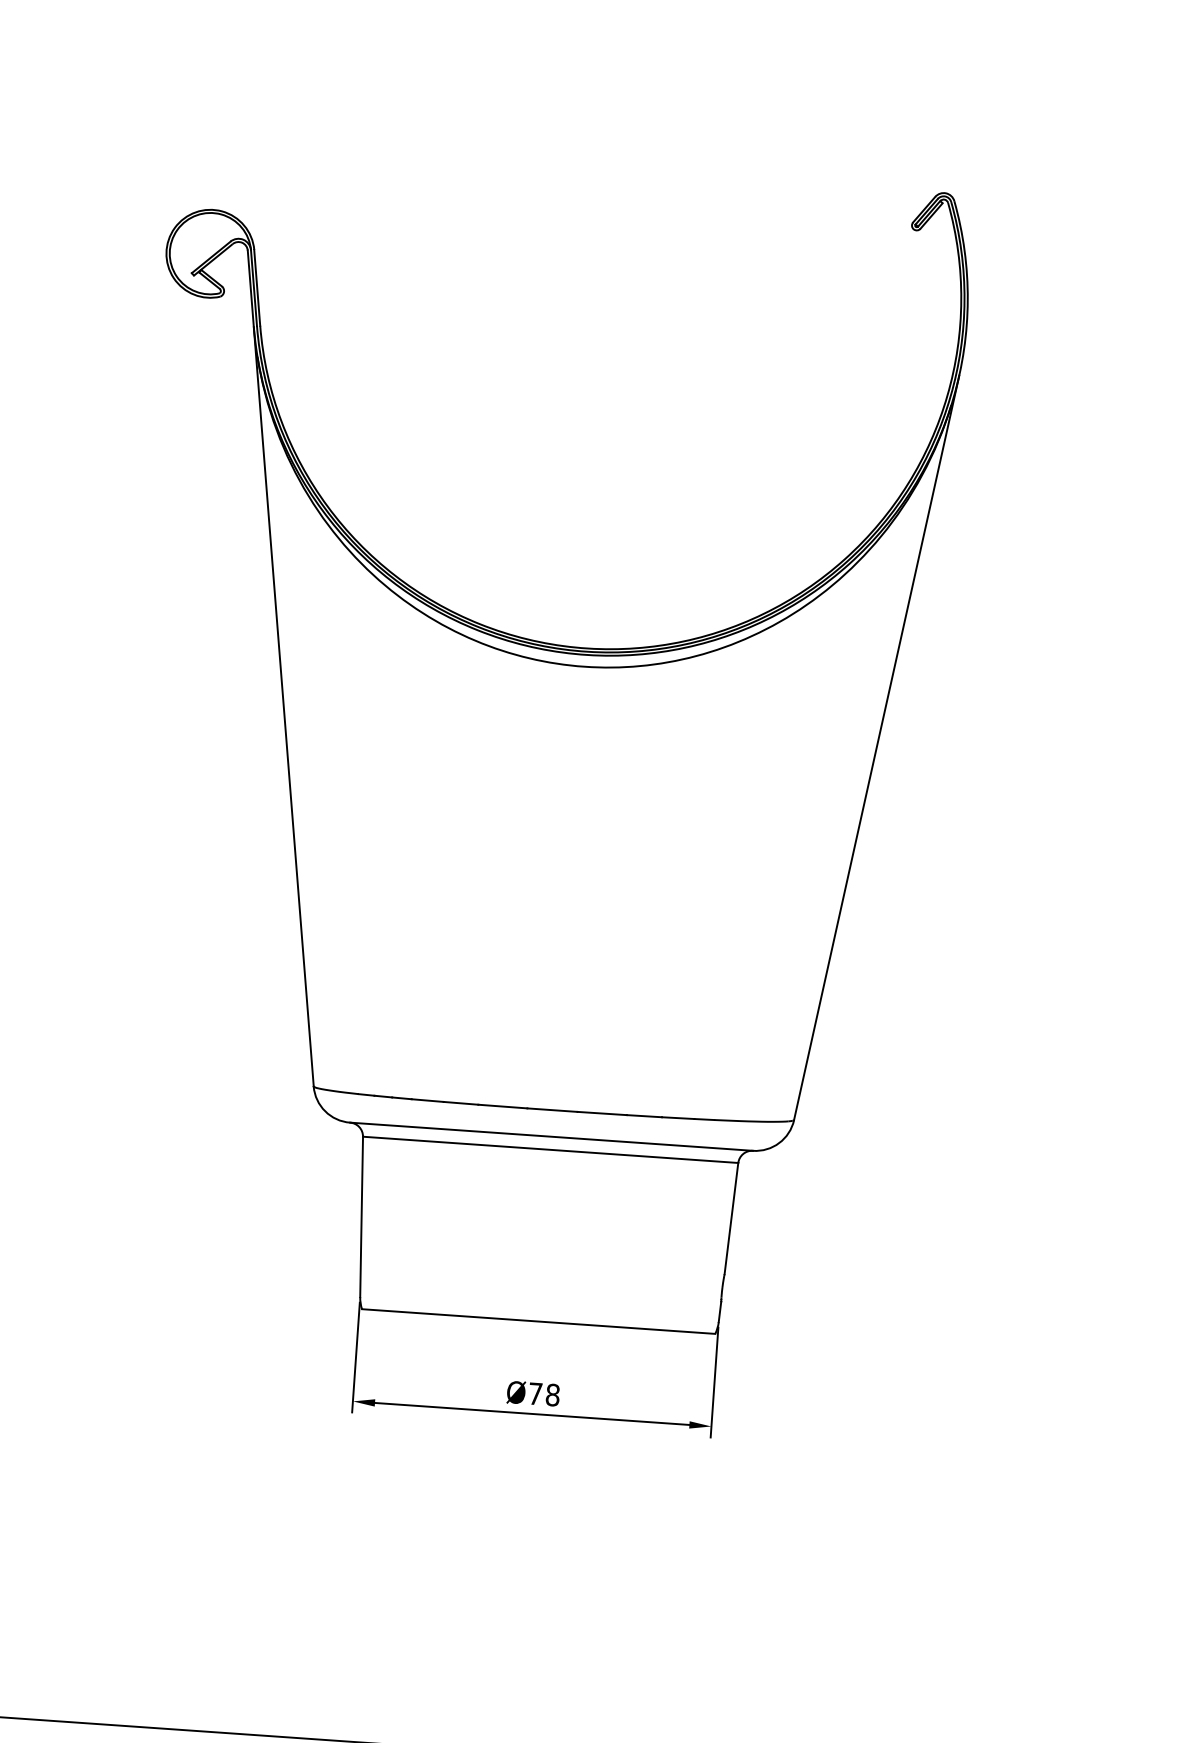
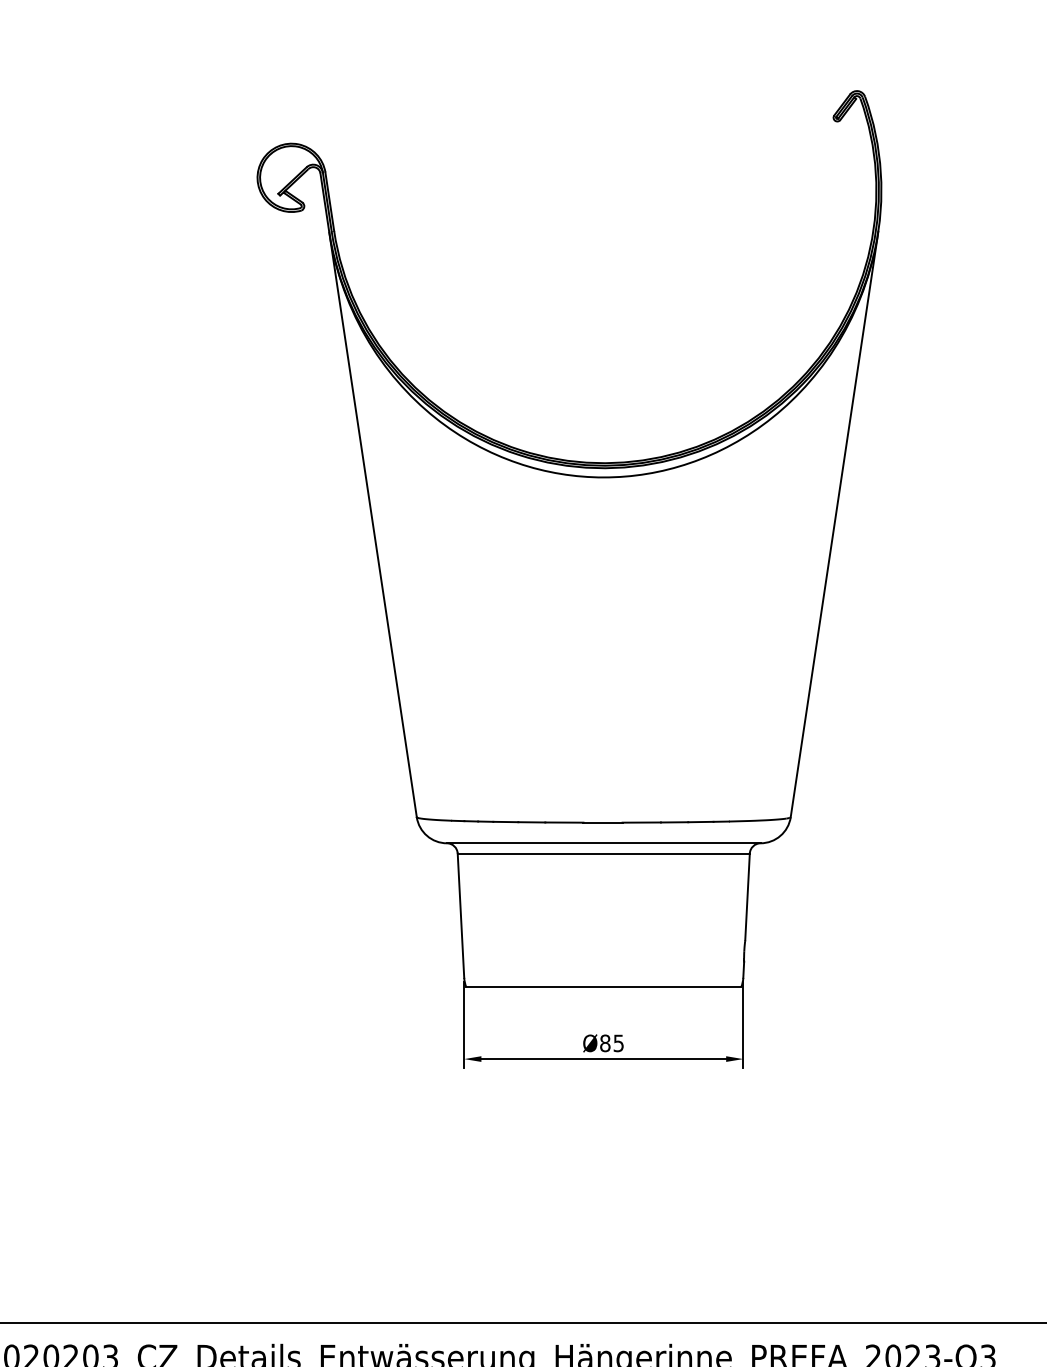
text: (544, 1394) -> (612, 1043), Ø78 -> Ø85

